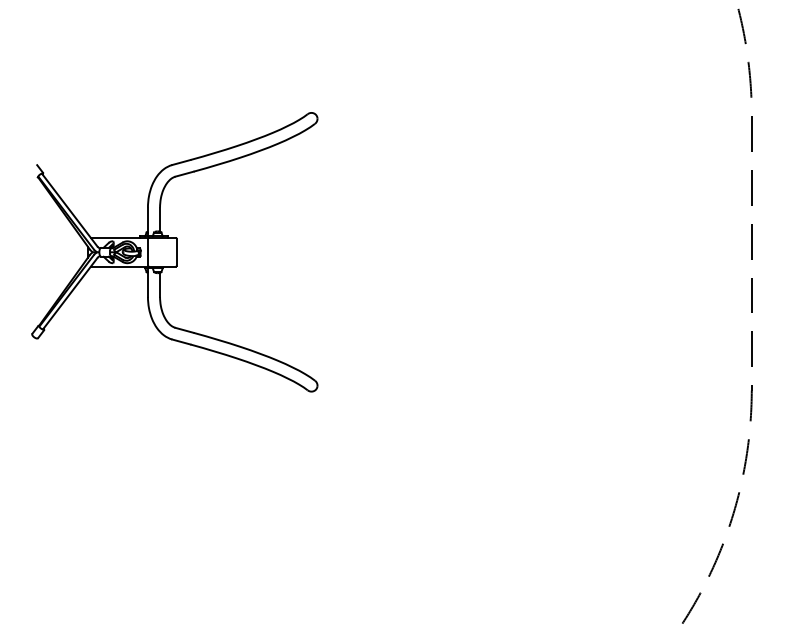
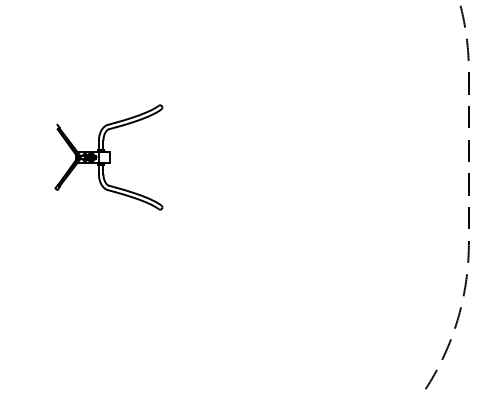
part: (174, 252) -> (108, 157), size x0.6

